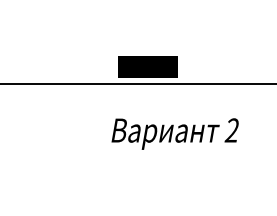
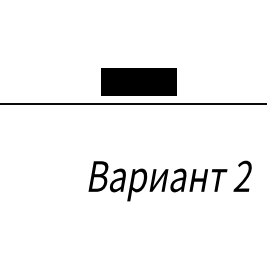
text: (174, 133) -> (169, 180), moved

